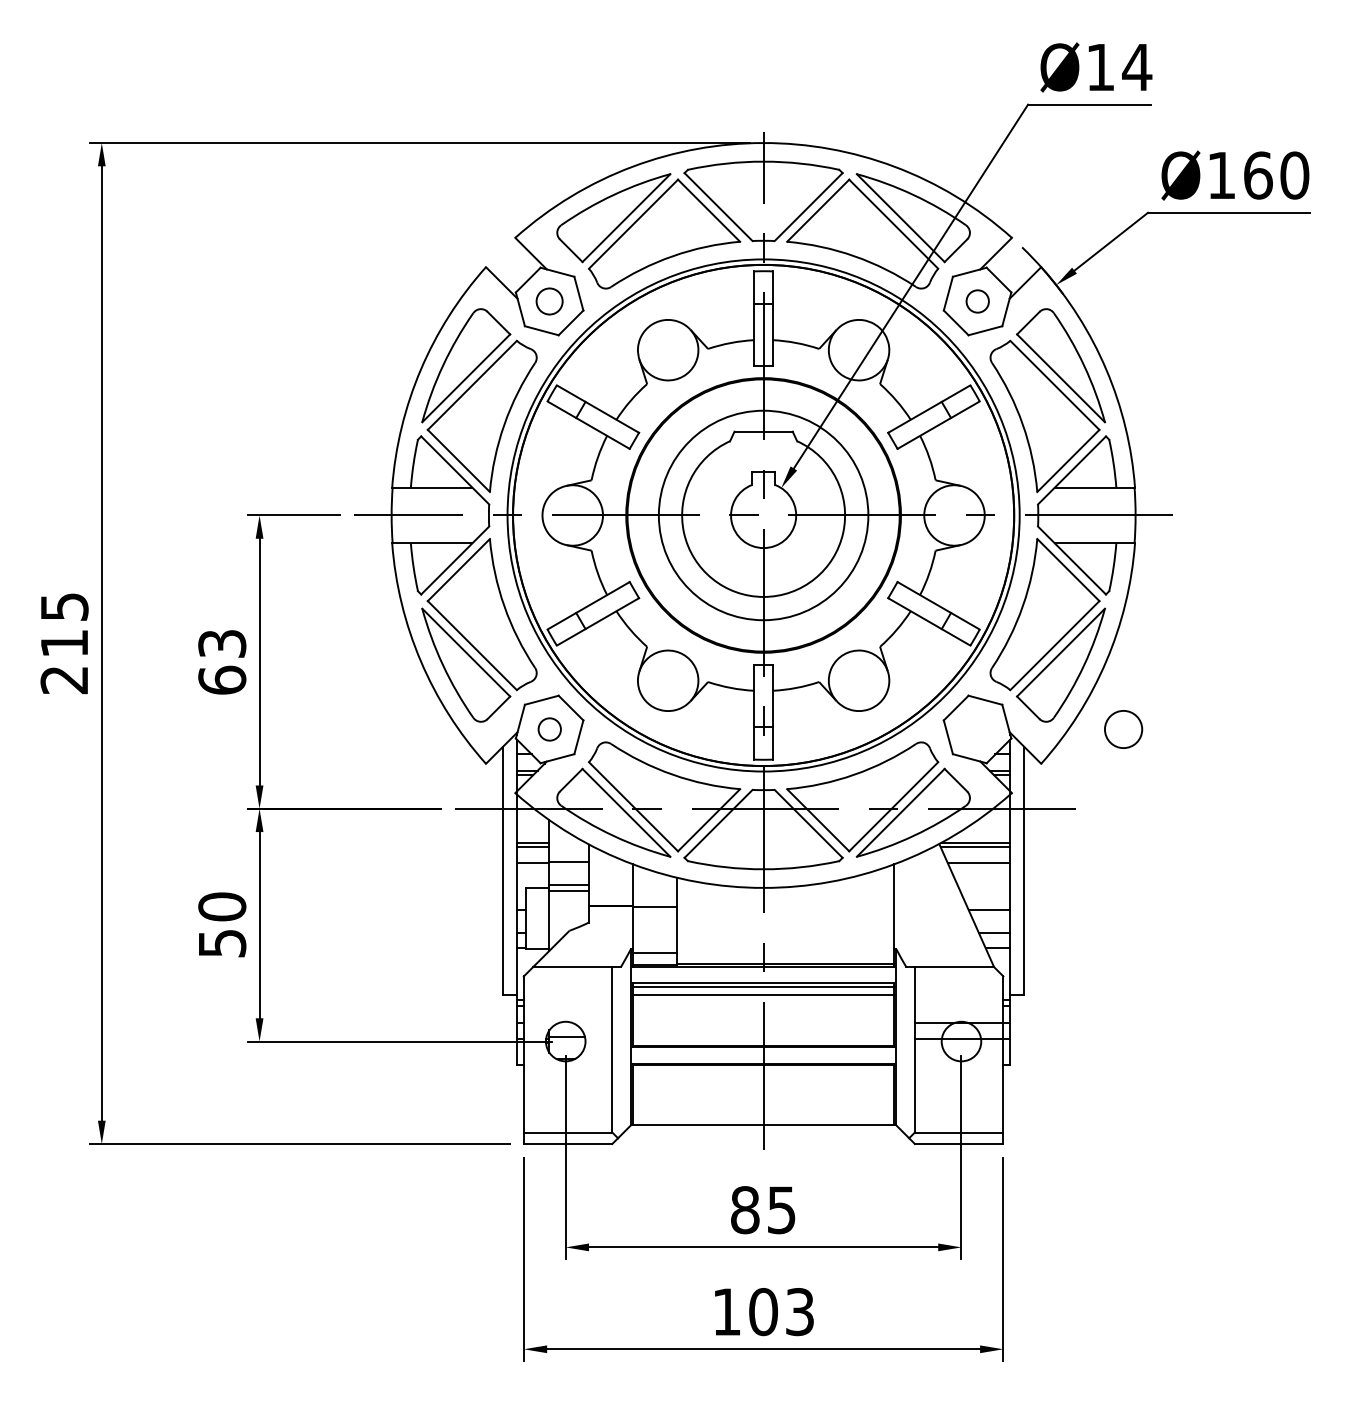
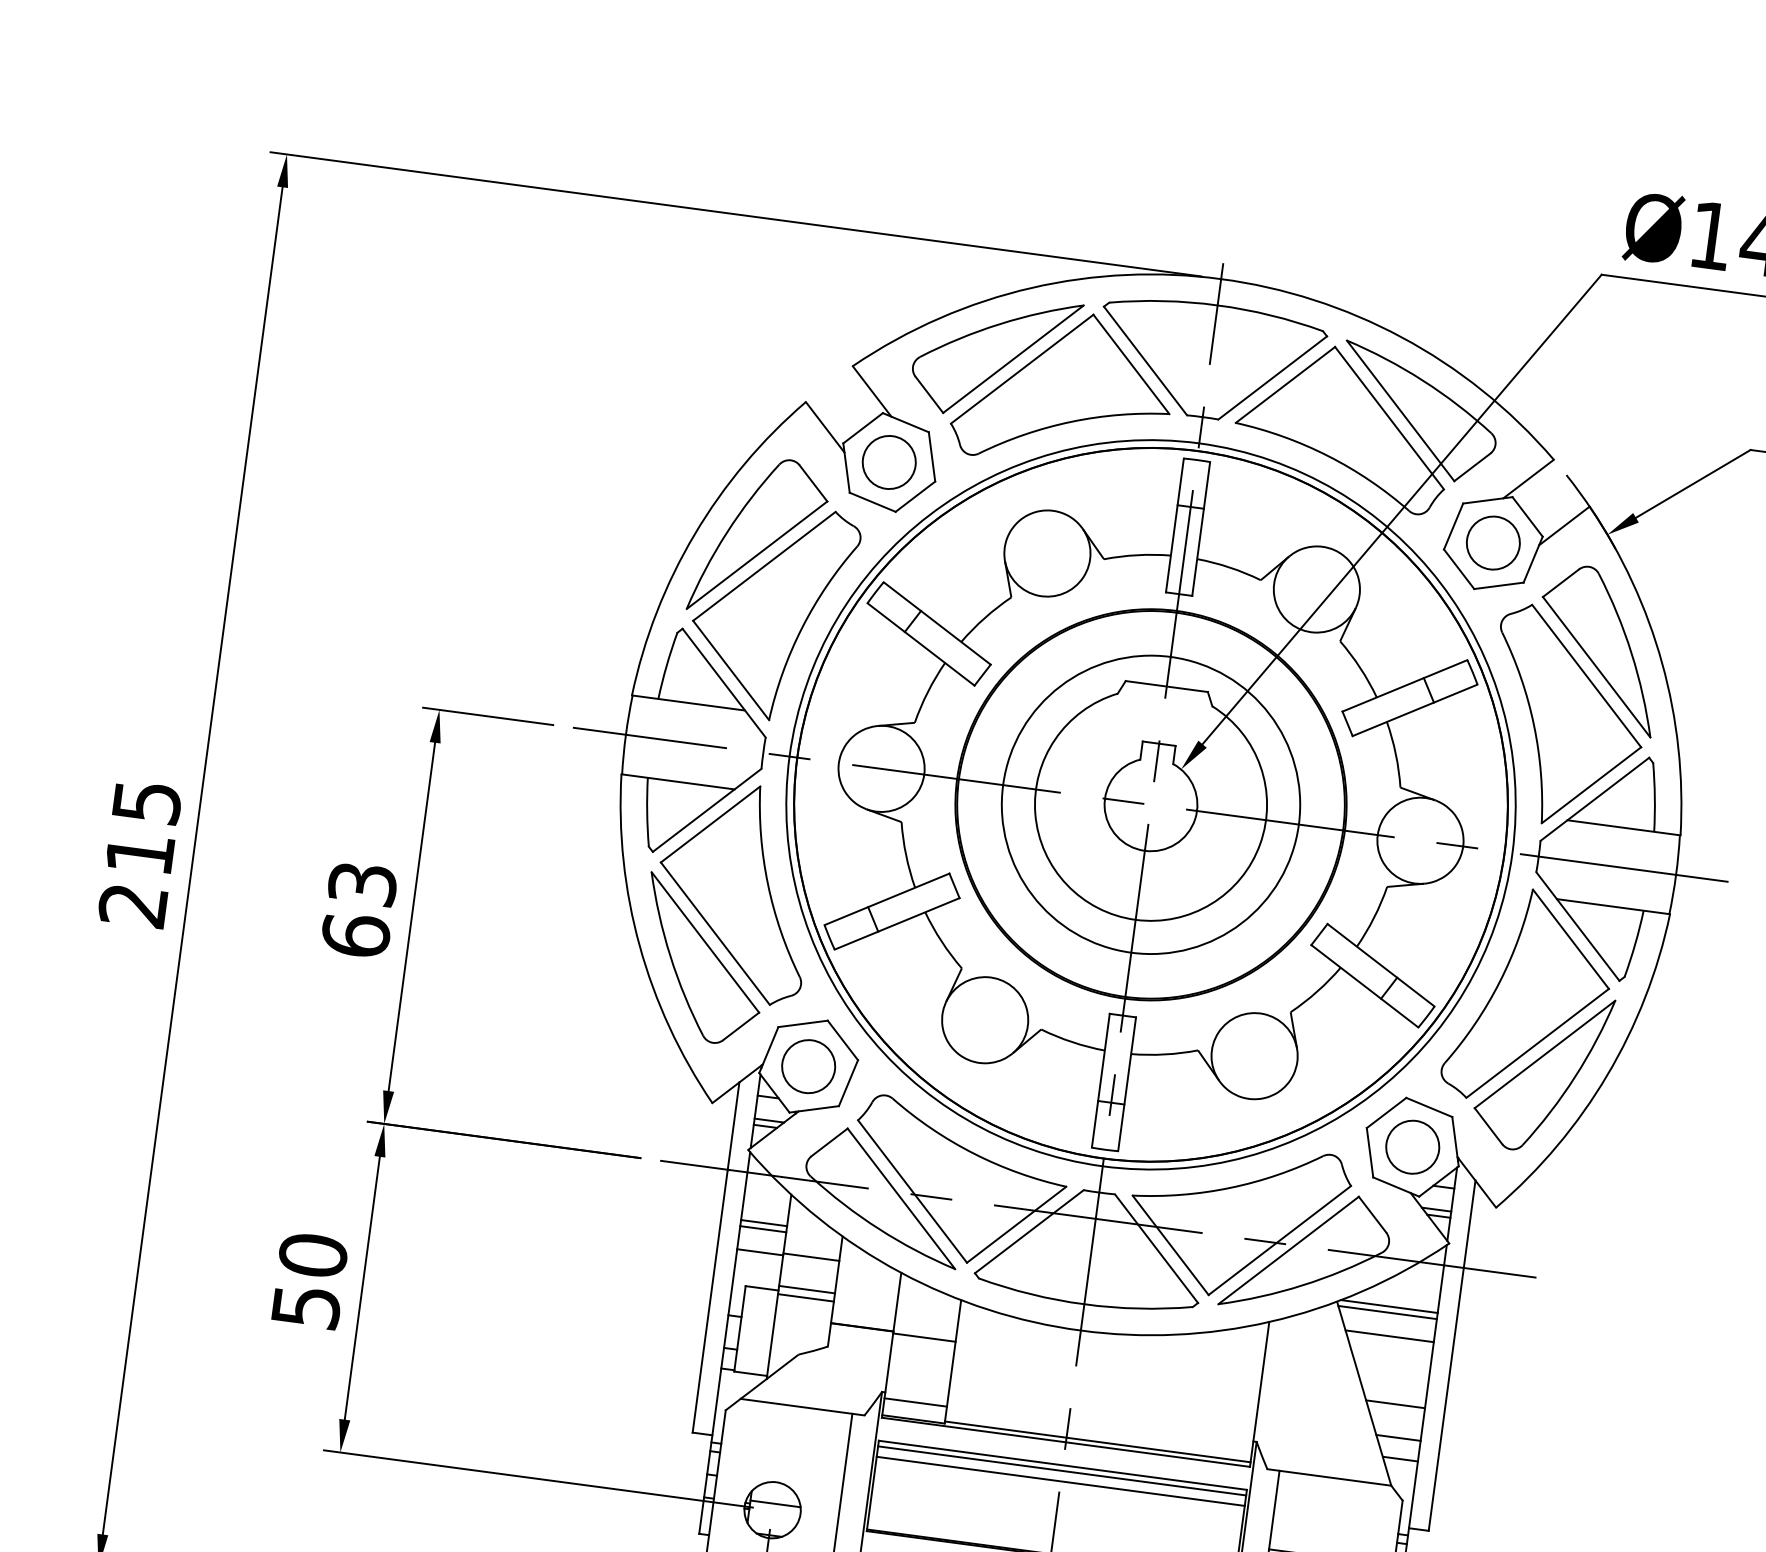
circle: (549, 301) -> (889, 462), size x1.43
circle: (977, 301) -> (1493, 543), size x1.67
circle: (549, 729) -> (808, 1066), size x1.67
circle: (1123, 729) -> (1412, 1147), moved

